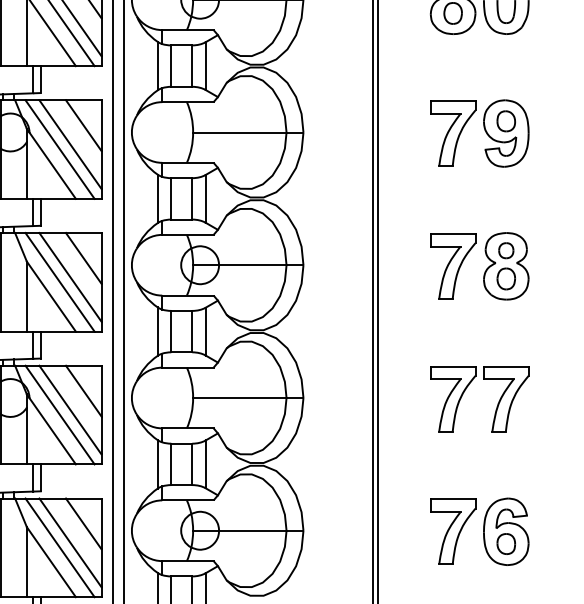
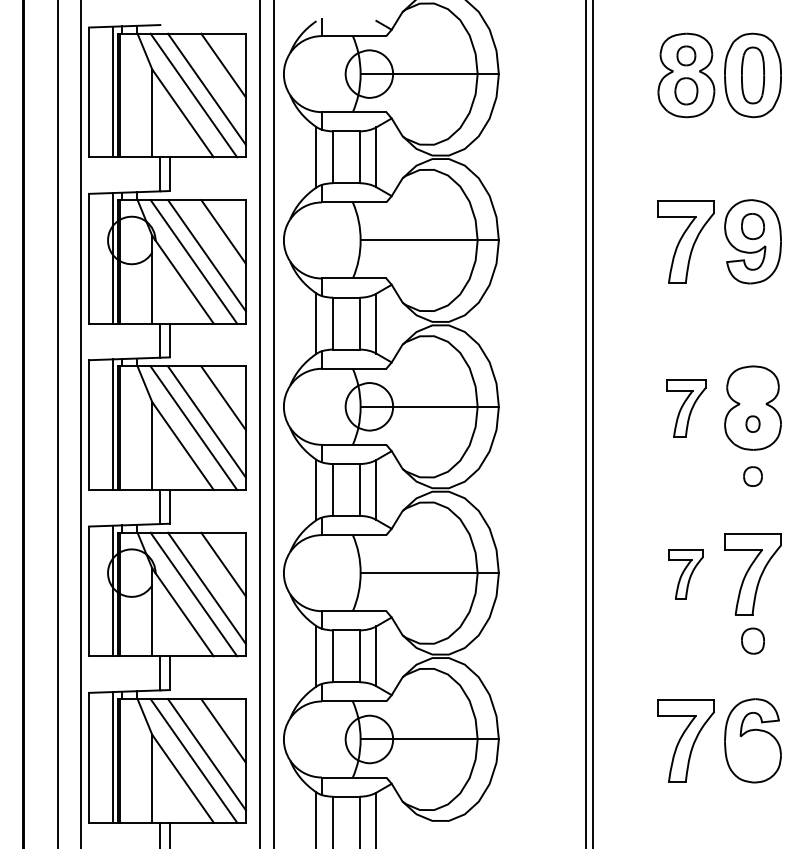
part: (505, 250) -> (752, 476), moved
part: (452, 265) -> (685, 407), size x0.7
part: (505, 279) -> (752, 424), size x0.6
part: (452, 399) -> (685, 574), size x0.6
part: (505, 543) -> (752, 640), moved

